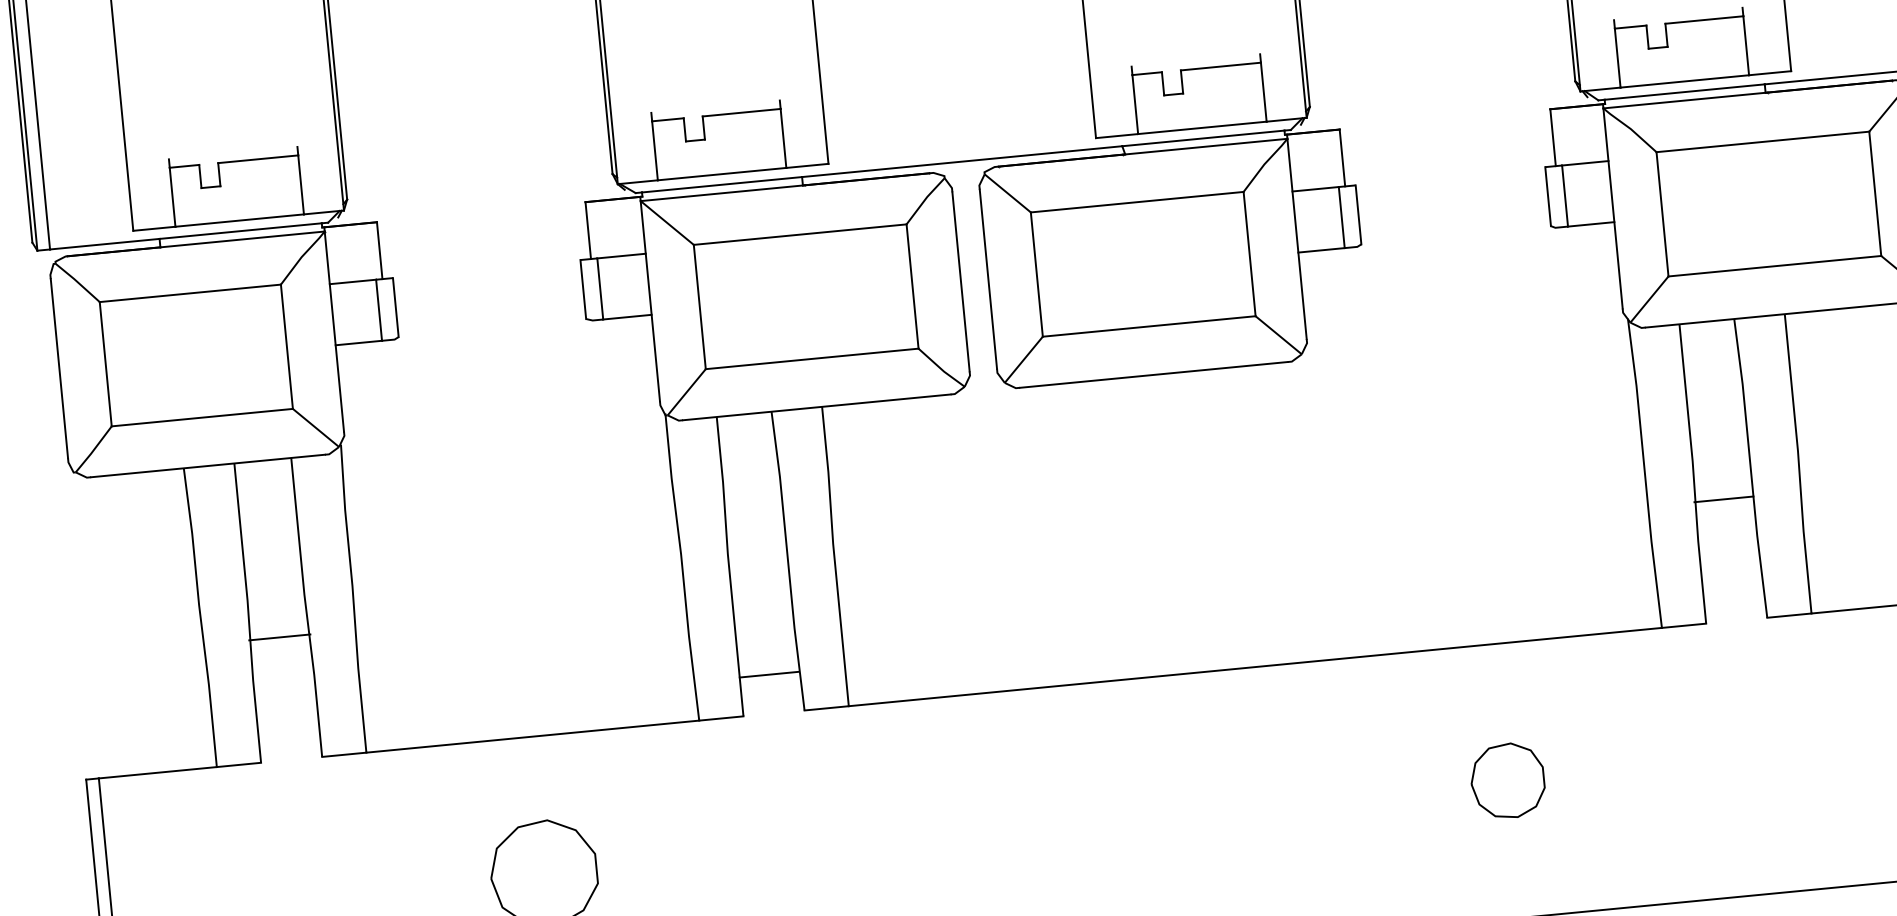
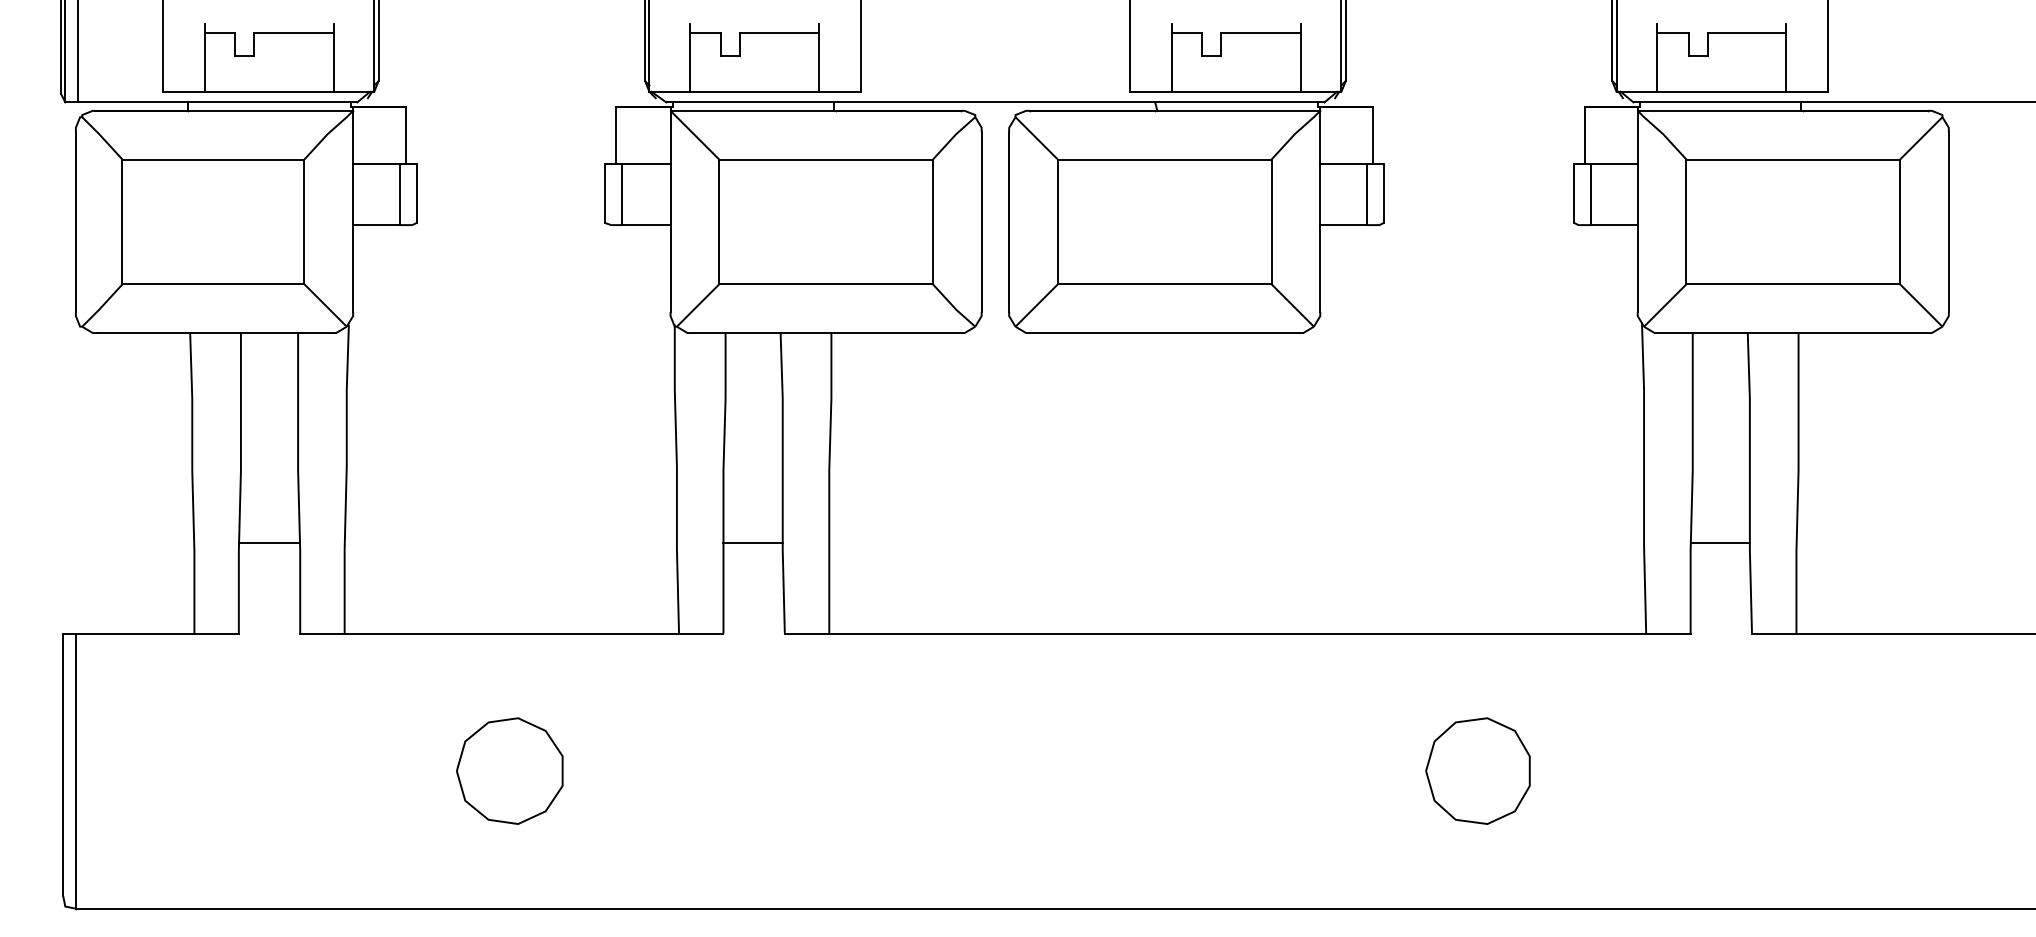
line: (1723, 499) -> (1719, 542), moved
line: (279, 637) -> (269, 542), moved
line: (768, 674) -> (752, 542), moved
part: (1507, 780) -> (1477, 770), size x1.43

